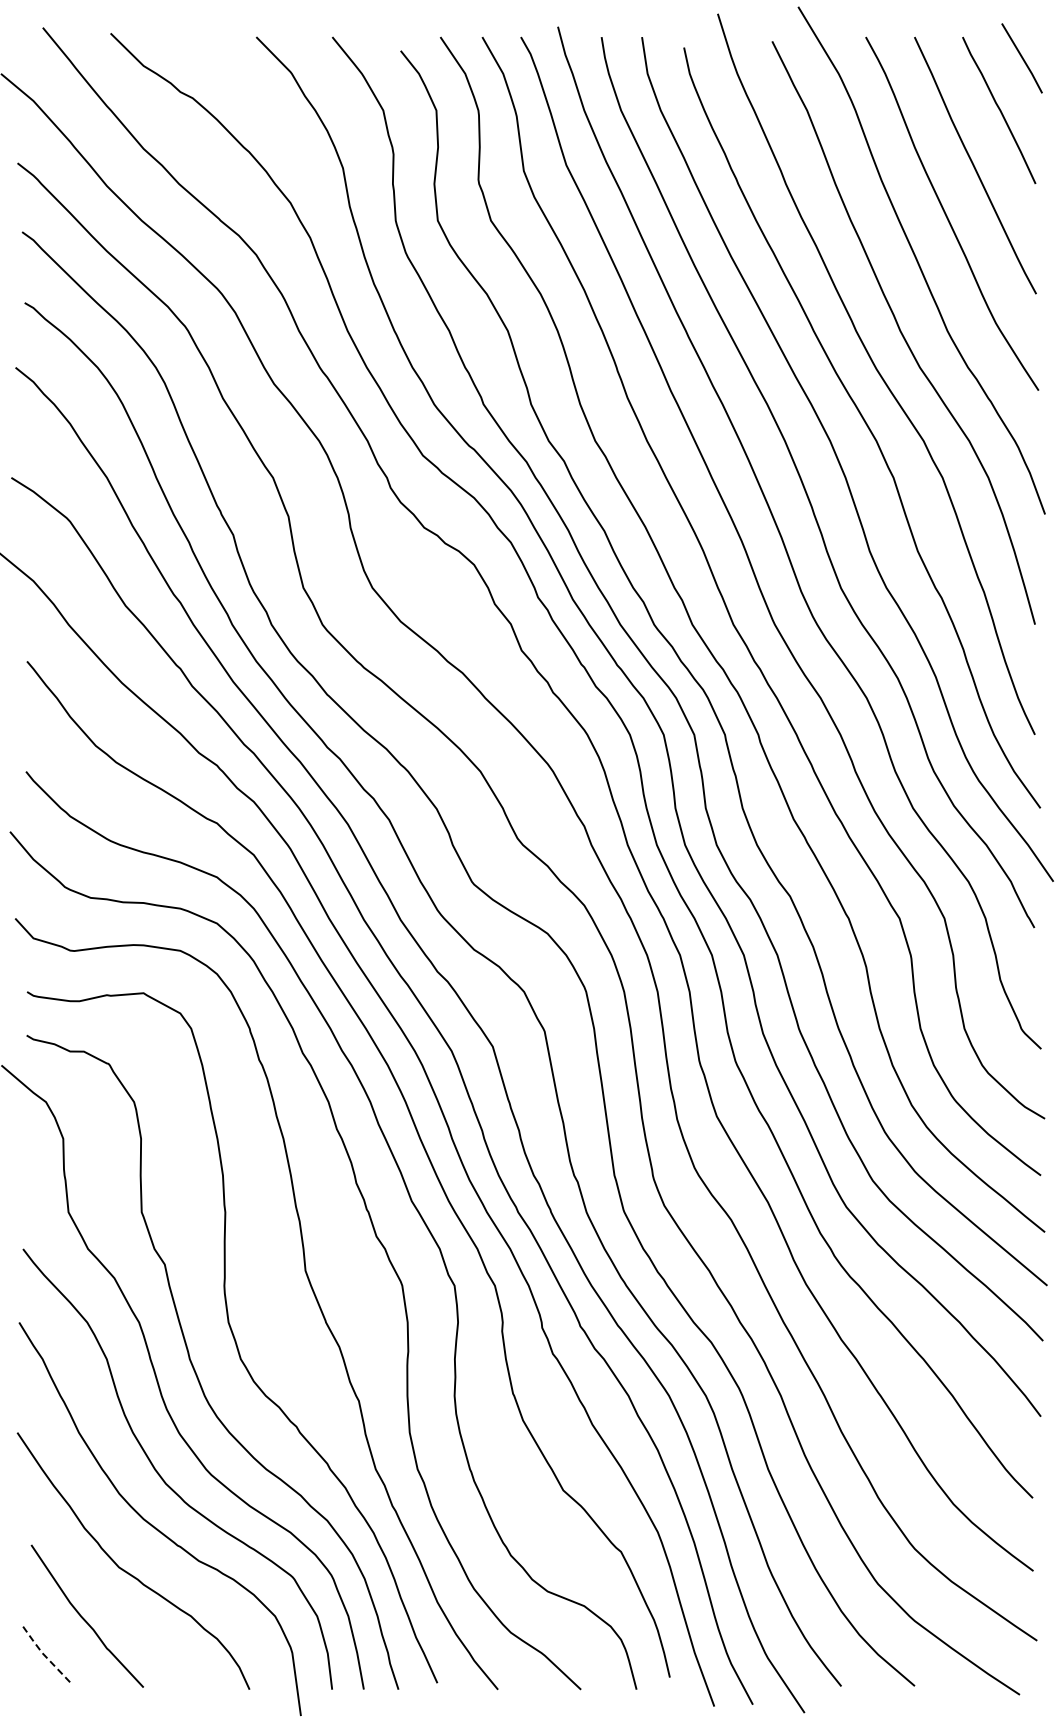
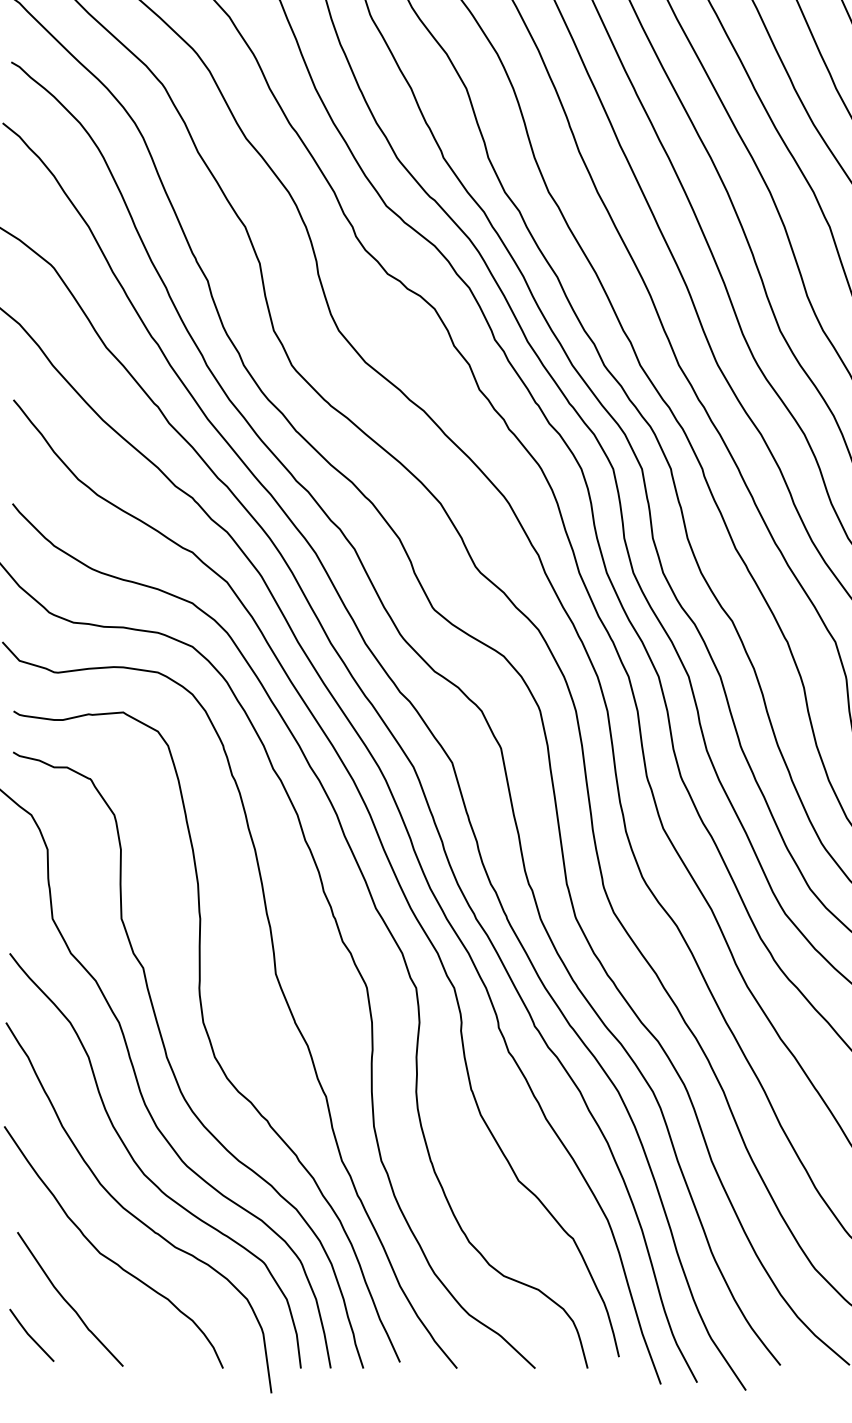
line: (44, 1655) -> (29, 1336), dashed -> solid

